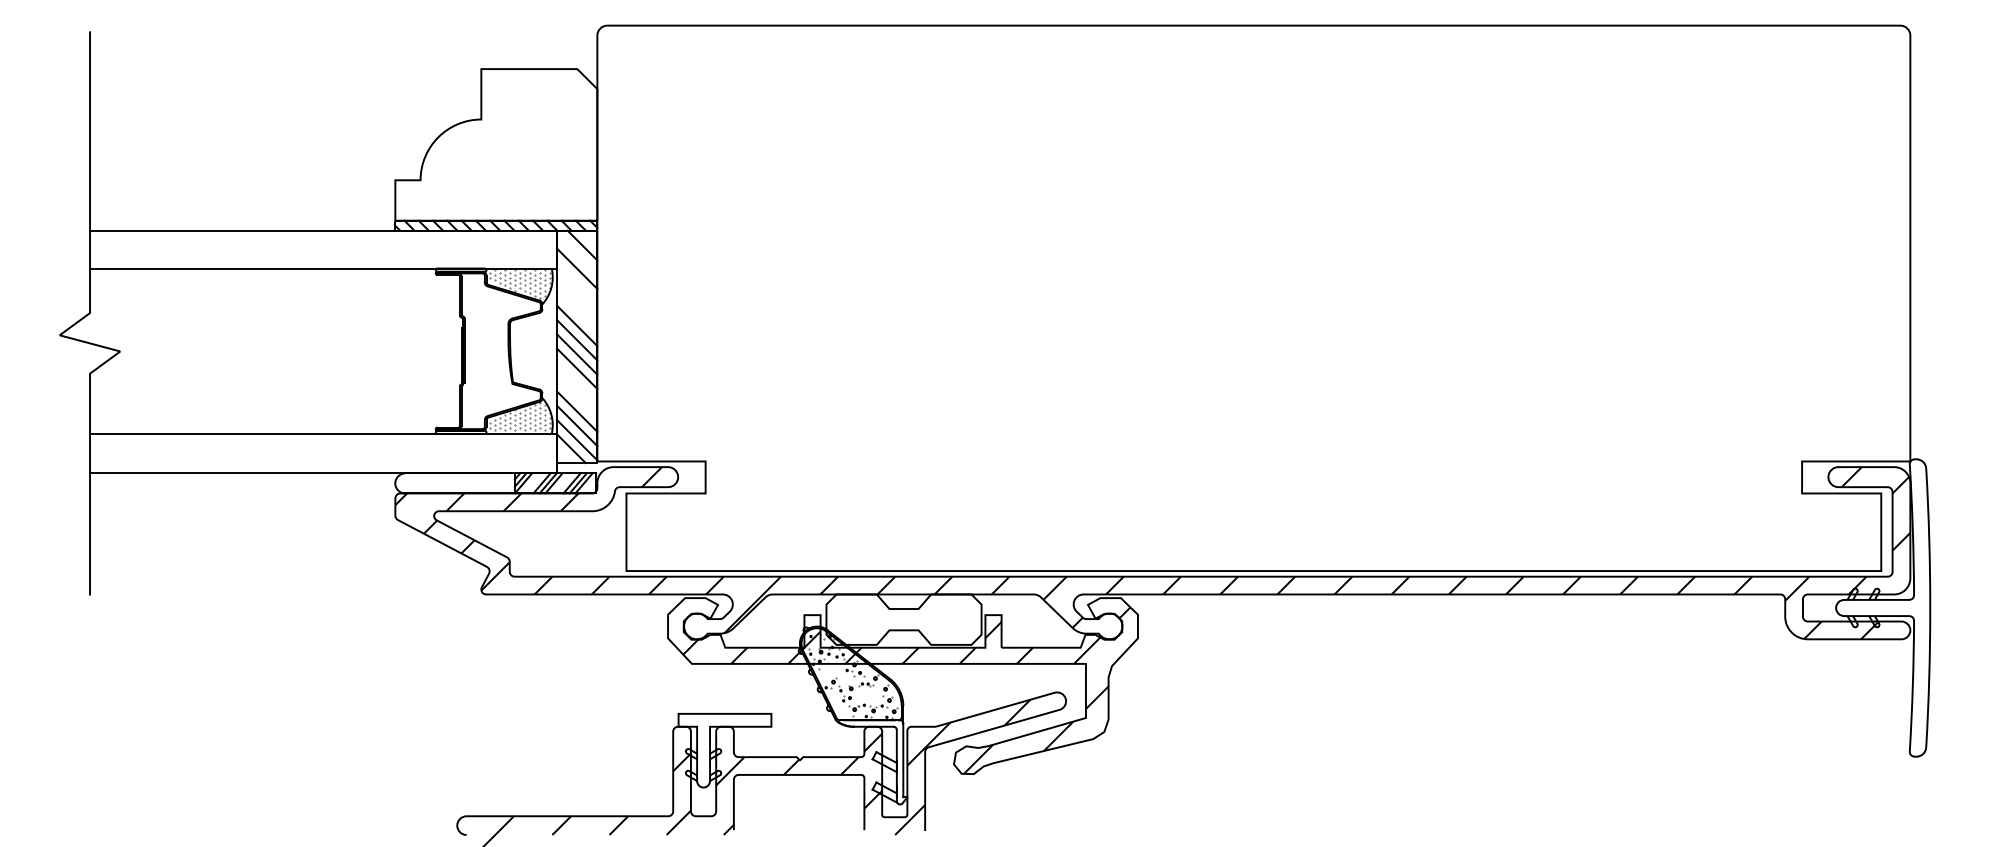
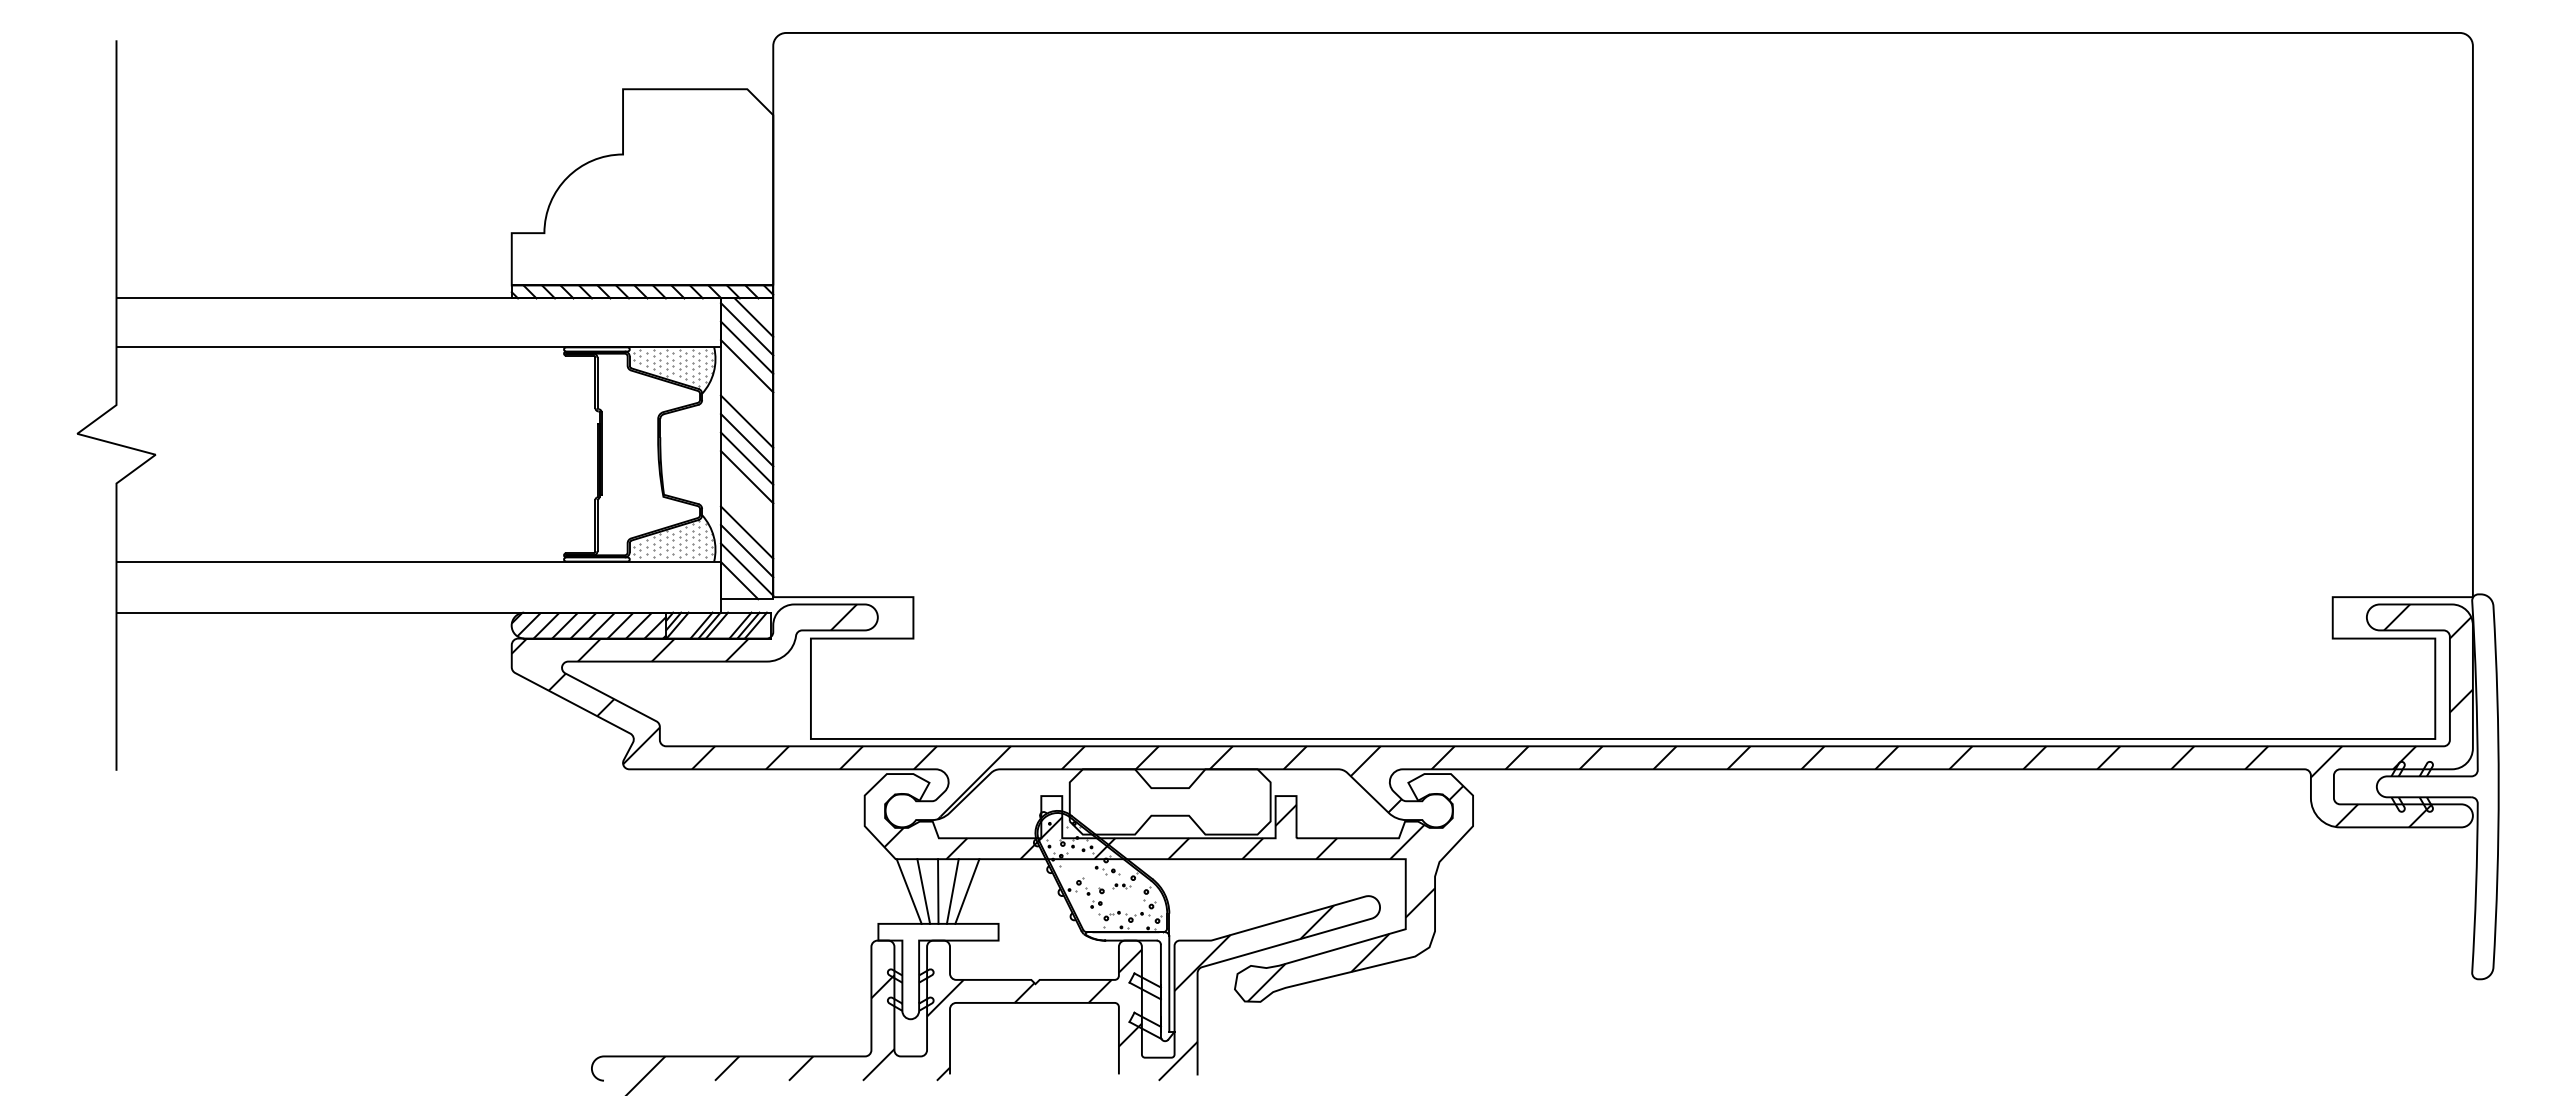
line: (576, 254) -> (746, 329), added
line: (576, 283) -> (746, 366), added
hatch: (454, 483) -> (588, 625), added
line: (701, 688) -> (908, 891), added
line: (713, 688) -> (923, 891), added
line: (725, 688) -> (938, 891), added
line: (735, 688) -> (952, 891), added
line: (747, 688) -> (967, 891), added

